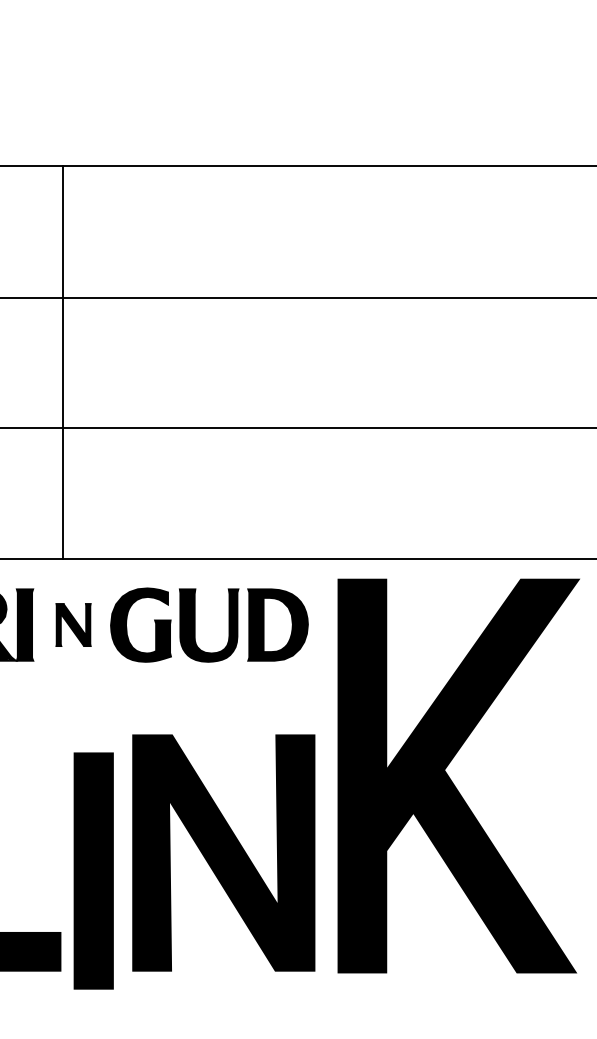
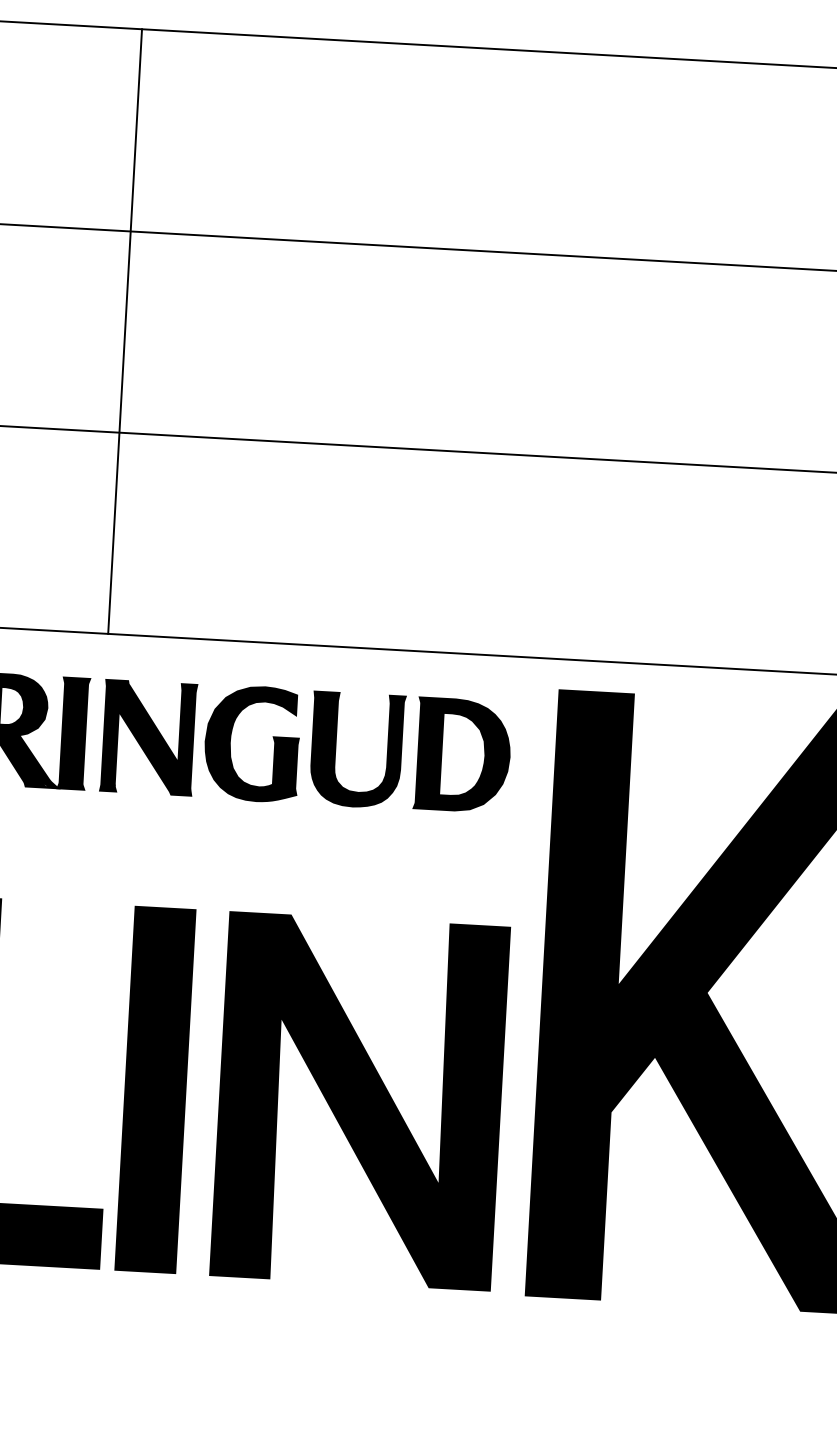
line: (62, 362) -> (124, 331), moved
part: (73, 624) -> (148, 736), size x1.67
part: (93, 870) -> (155, 1089), moved

